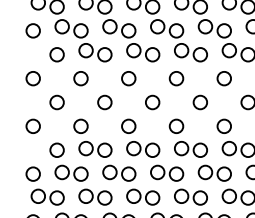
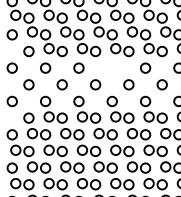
circle: (175, 77) -> (111, 67), removed

